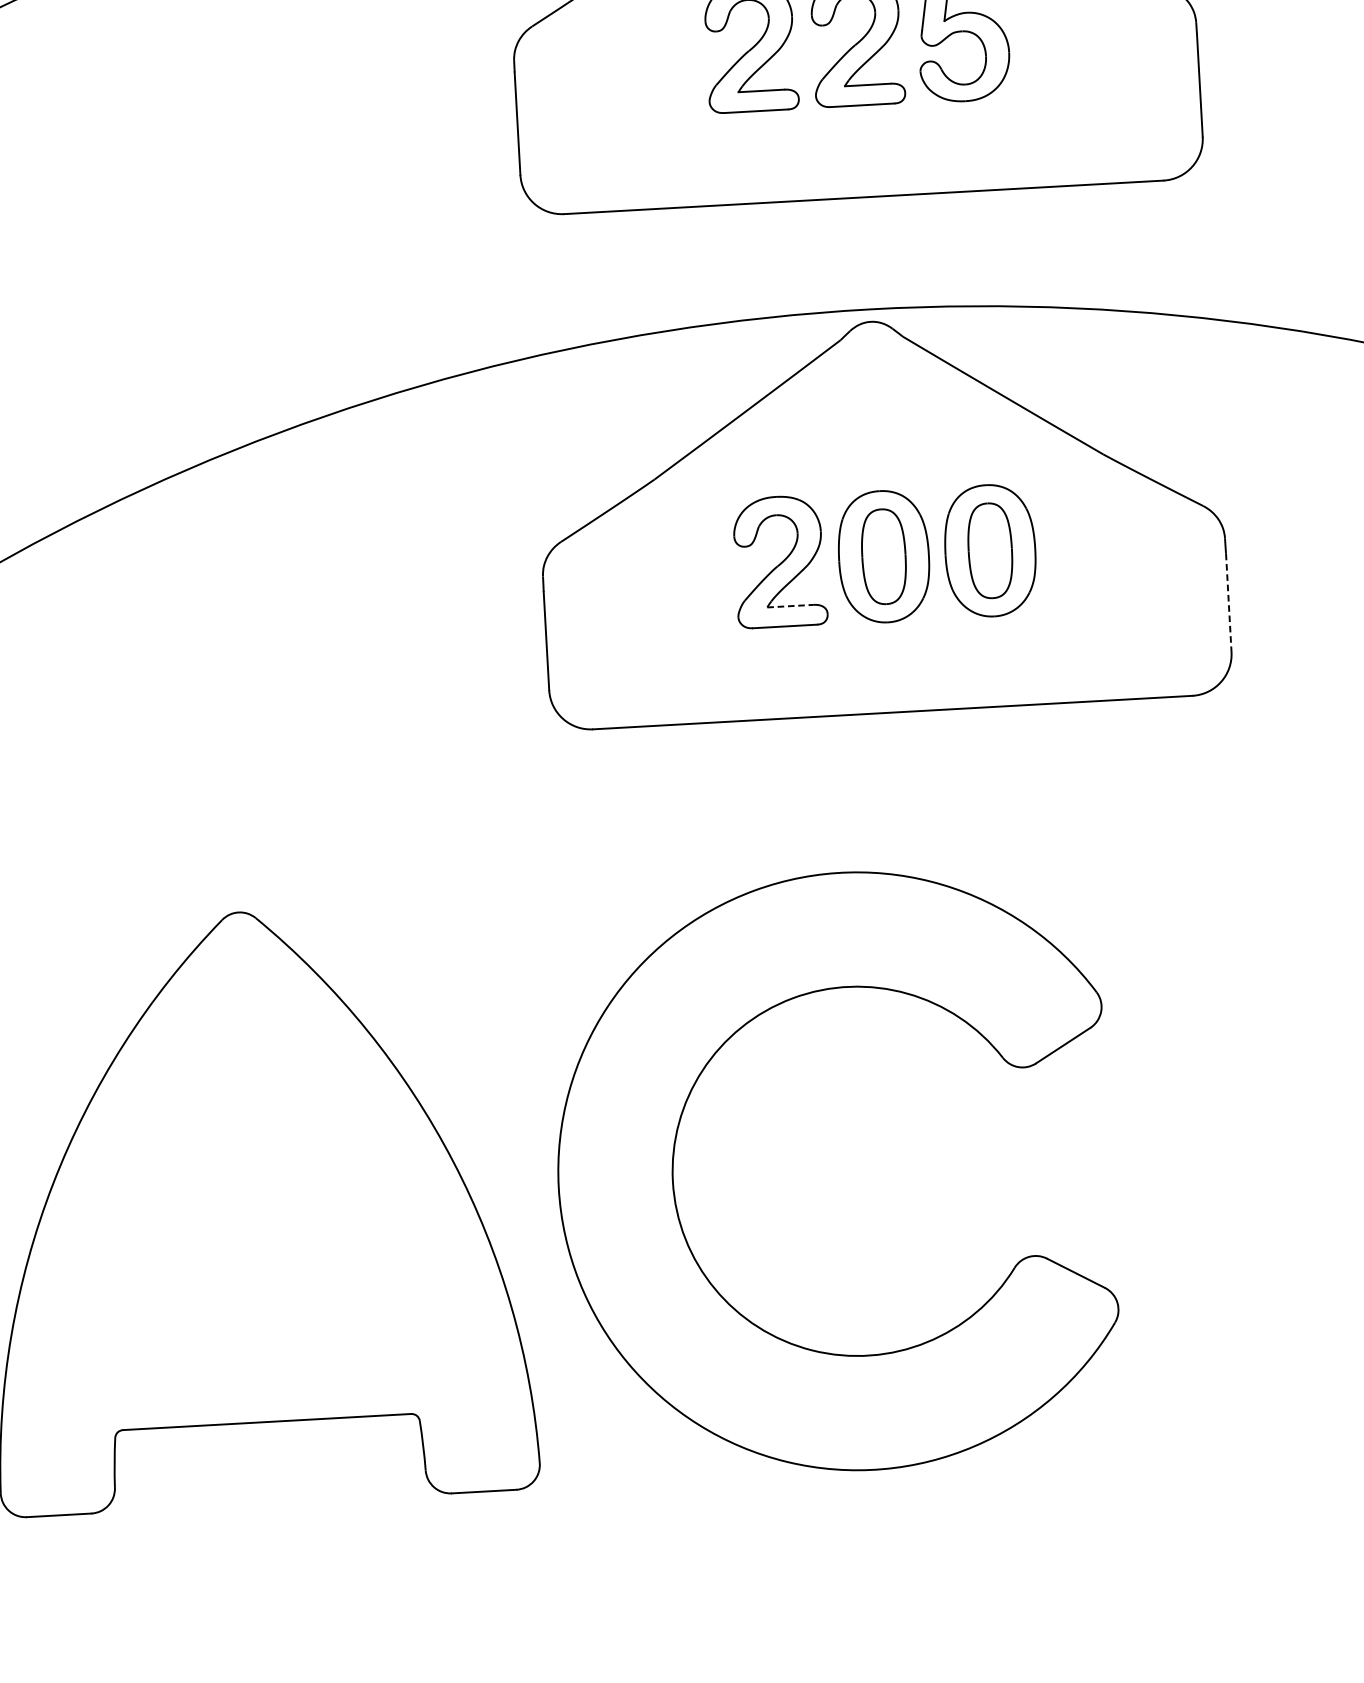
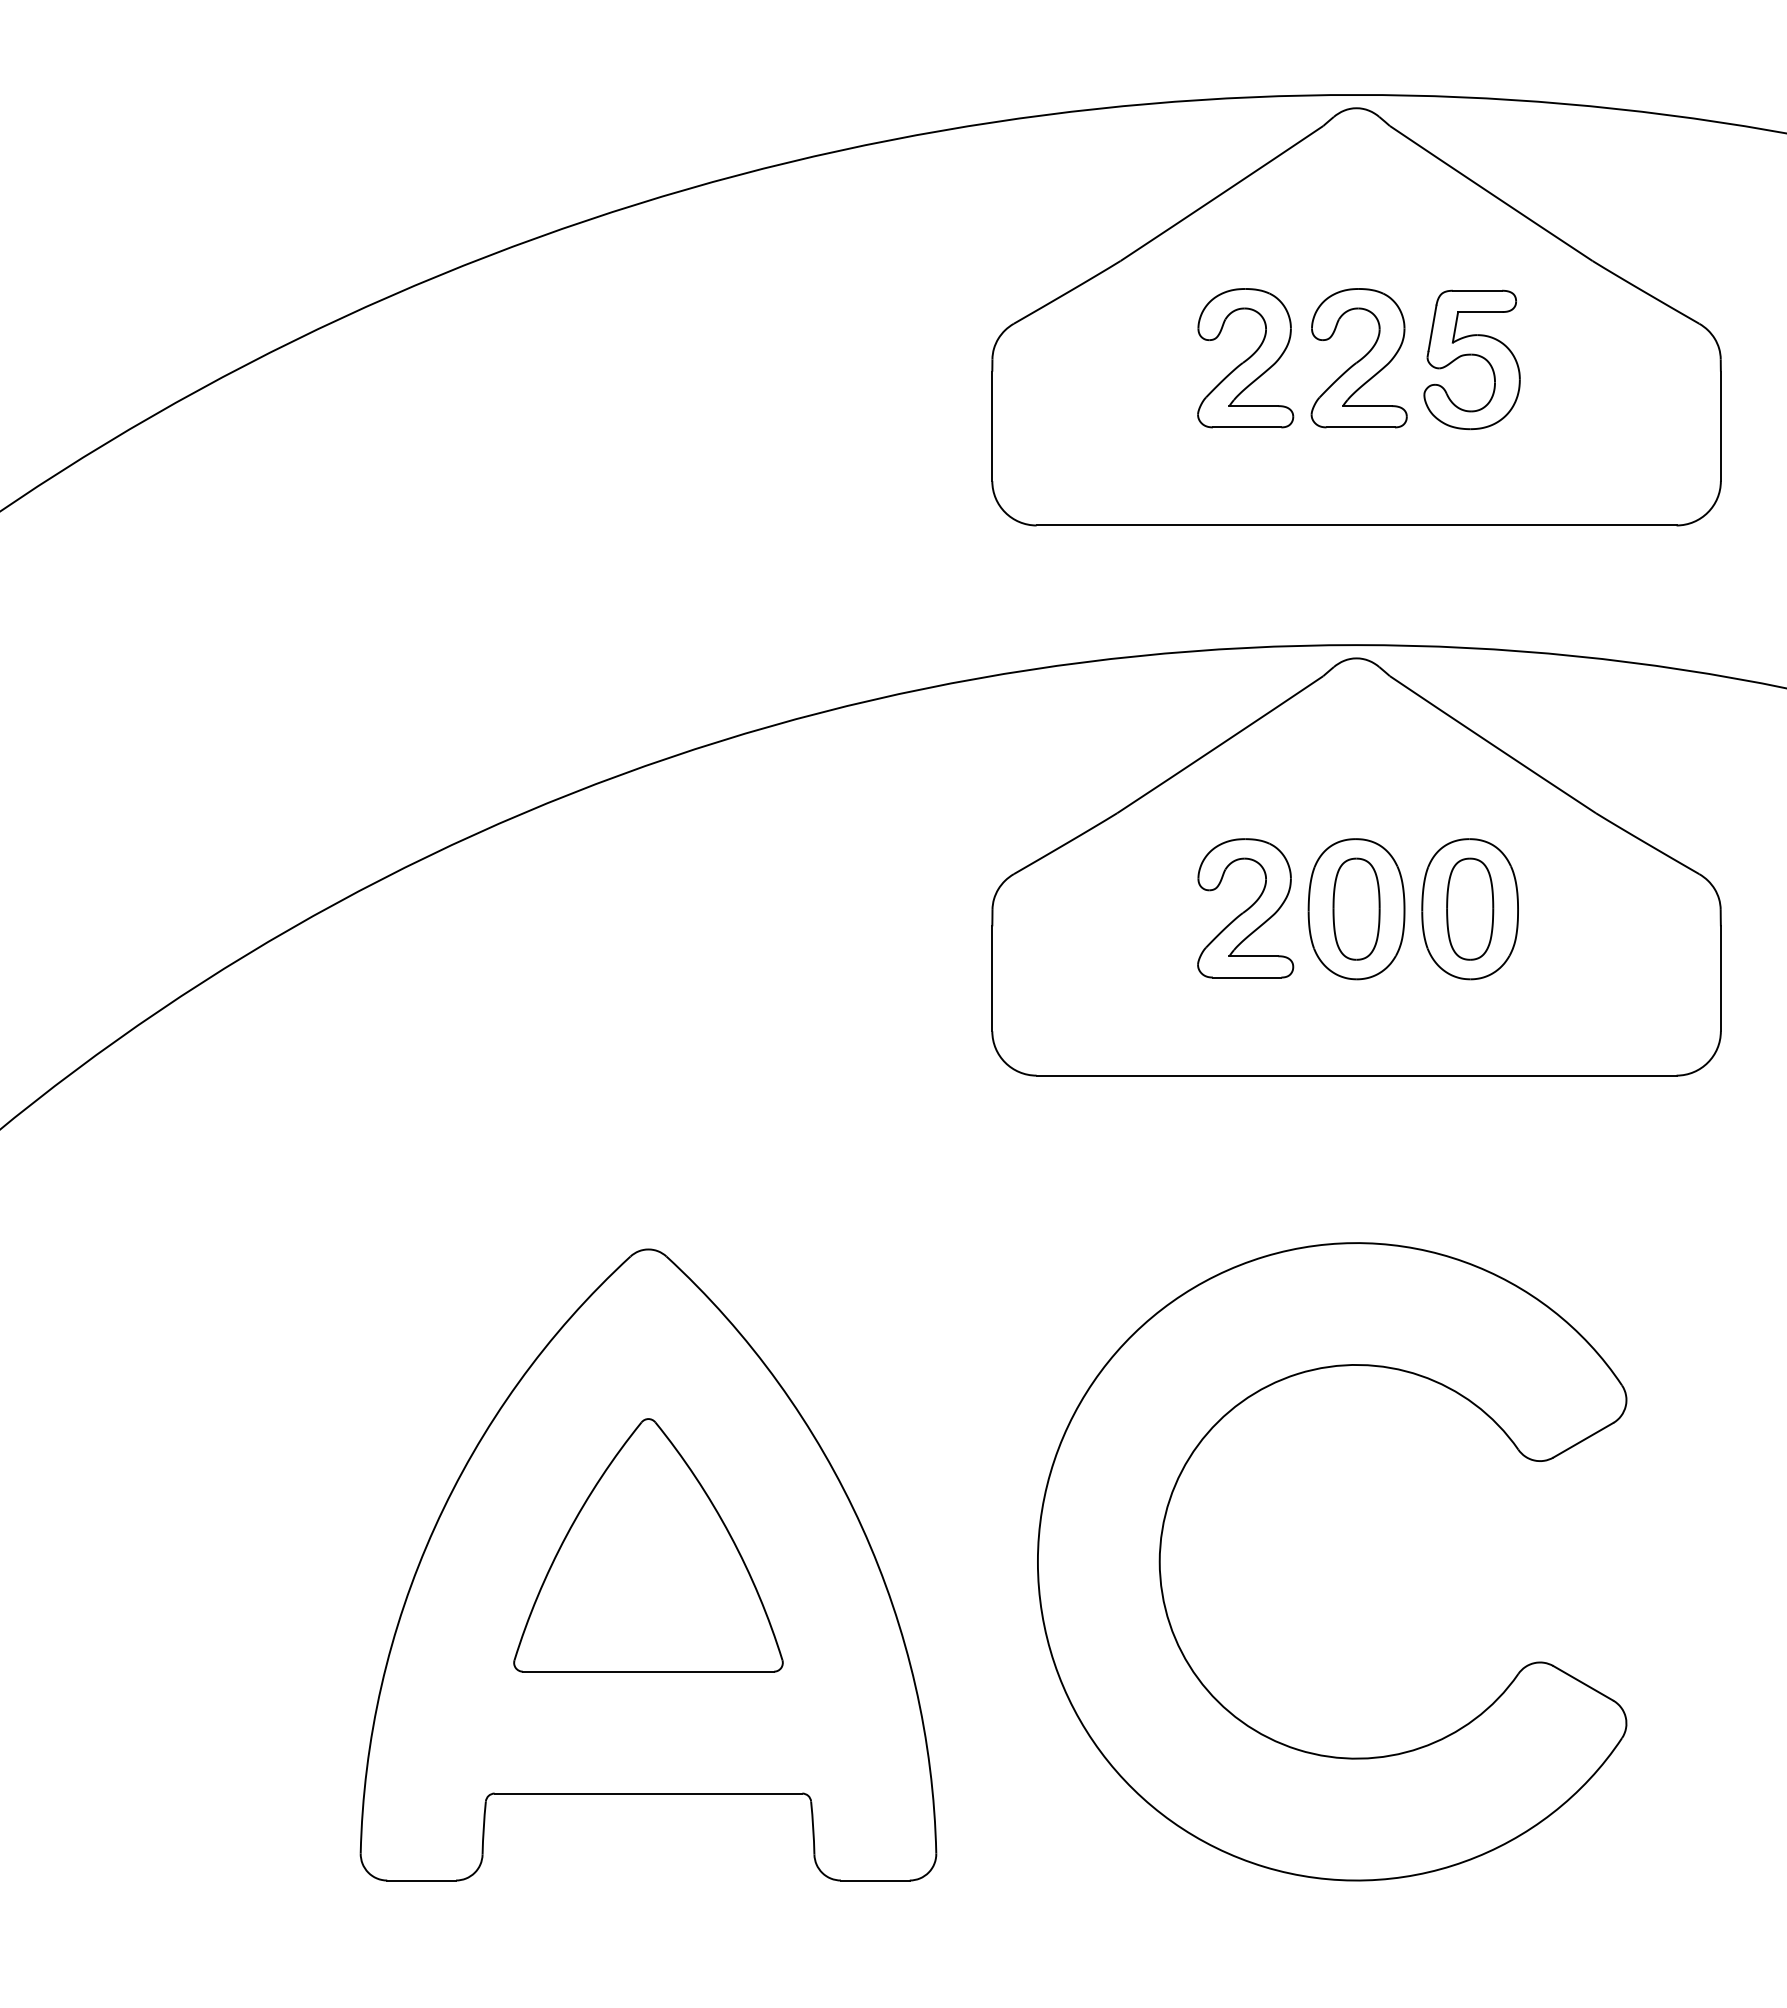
line: (1228, 603) -> (1720, 979), dashed -> solid
line: (790, 606) -> (1254, 956), dashed -> solid
part: (673, 1170) -> (1161, 1549), moved
part: (254, 1189) -> (648, 1545), added

